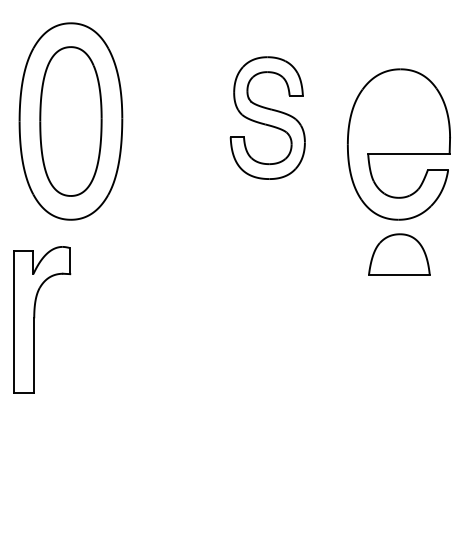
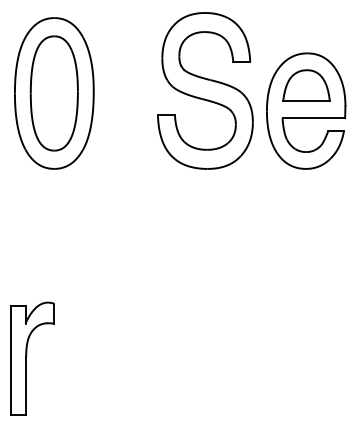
part: (267, 117) -> (205, 90), size x1.67
part: (399, 254) -> (306, 85), moved
part: (35, 317) -> (27, 356), moved

